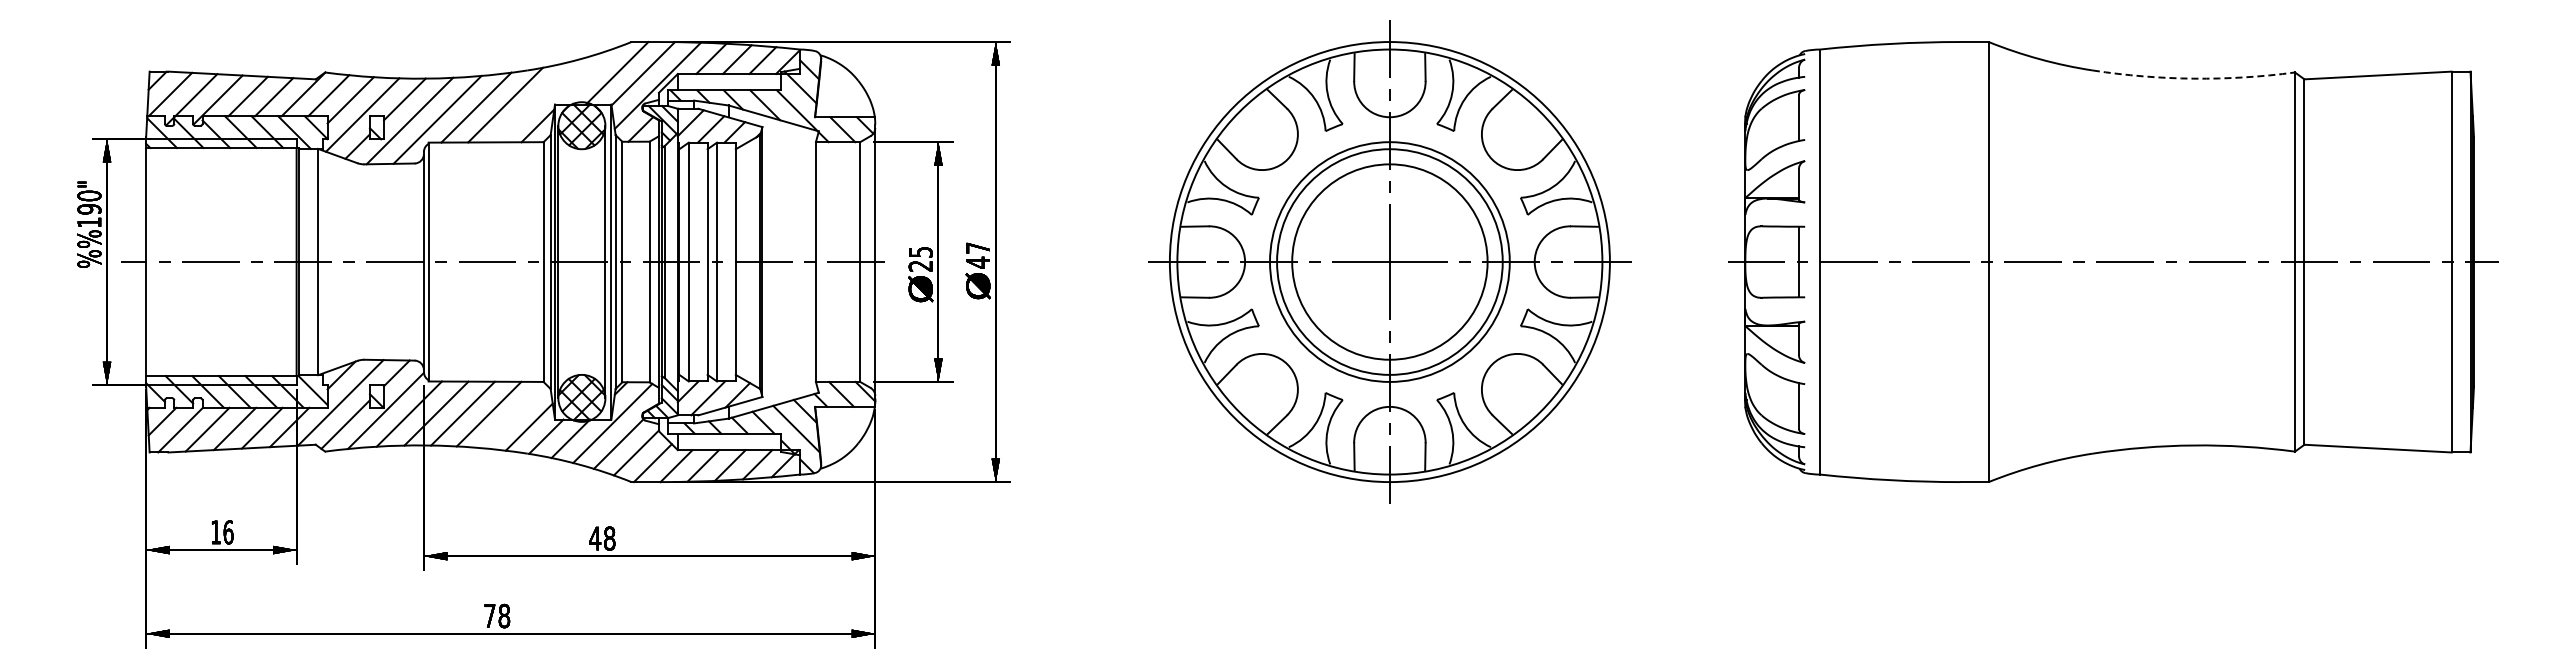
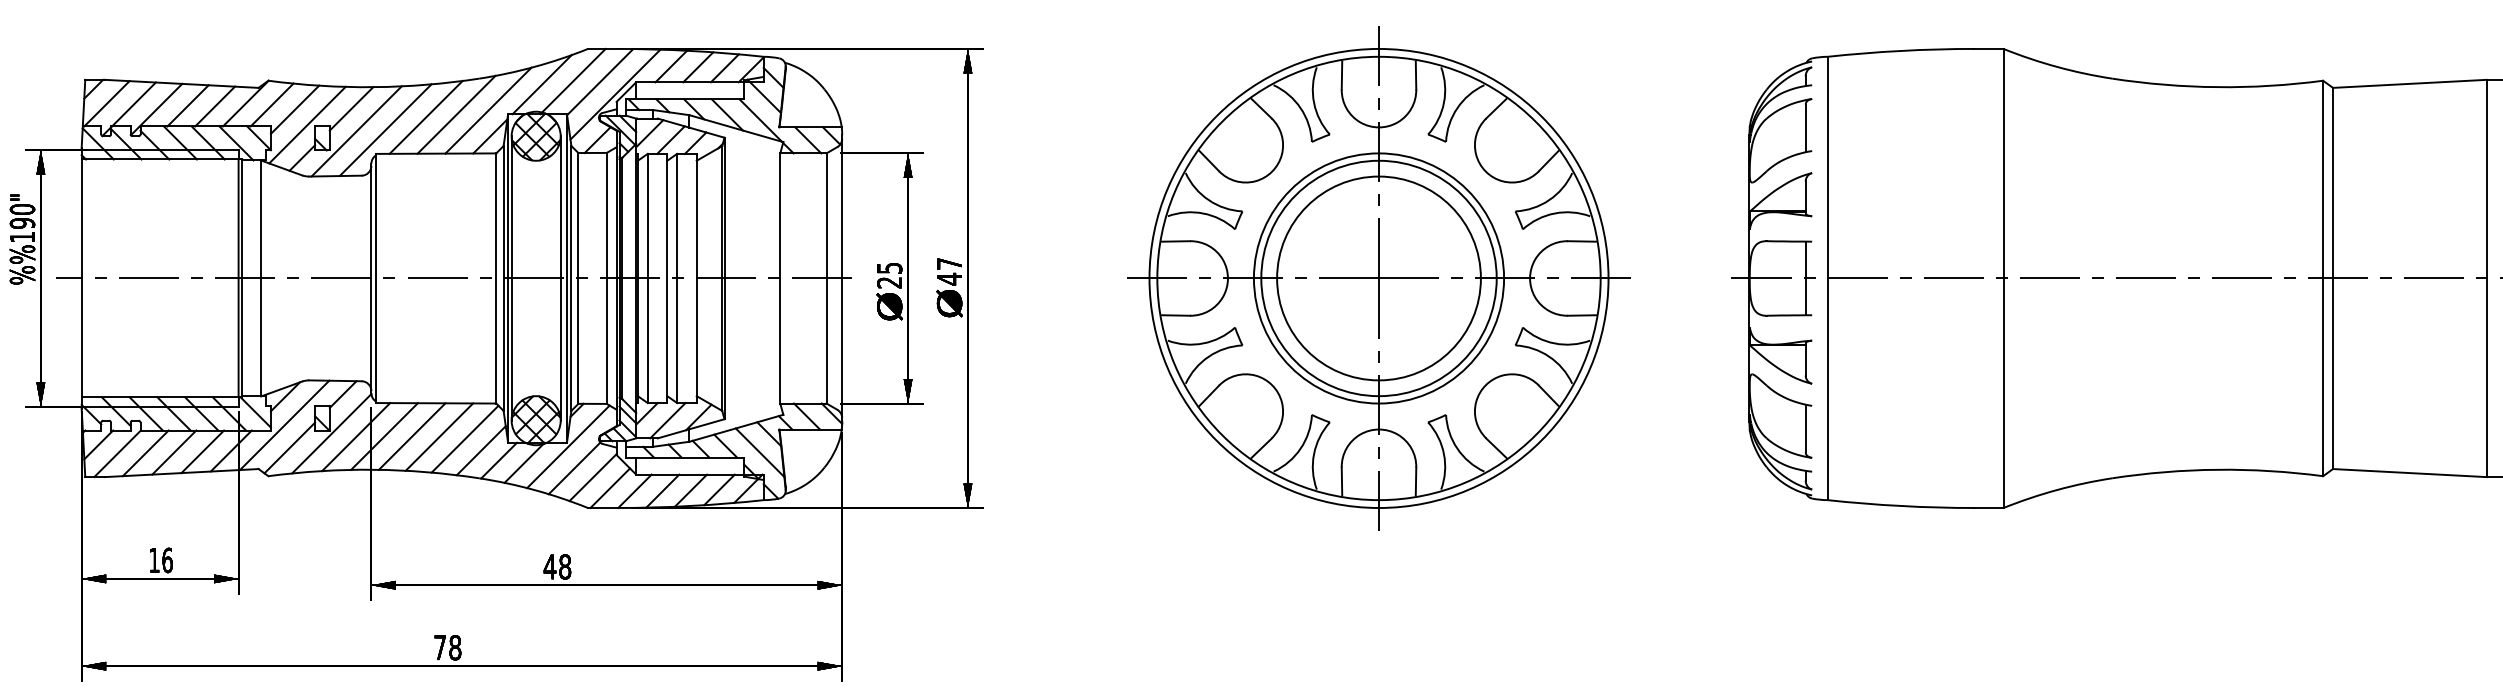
line: (587, 75) -> (542, 83), added
arc: (2193, 78) -> (2217, 87), dashed -> solid
line: (535, 100) -> (487, 109), added
line: (513, 416) -> (464, 439), added

